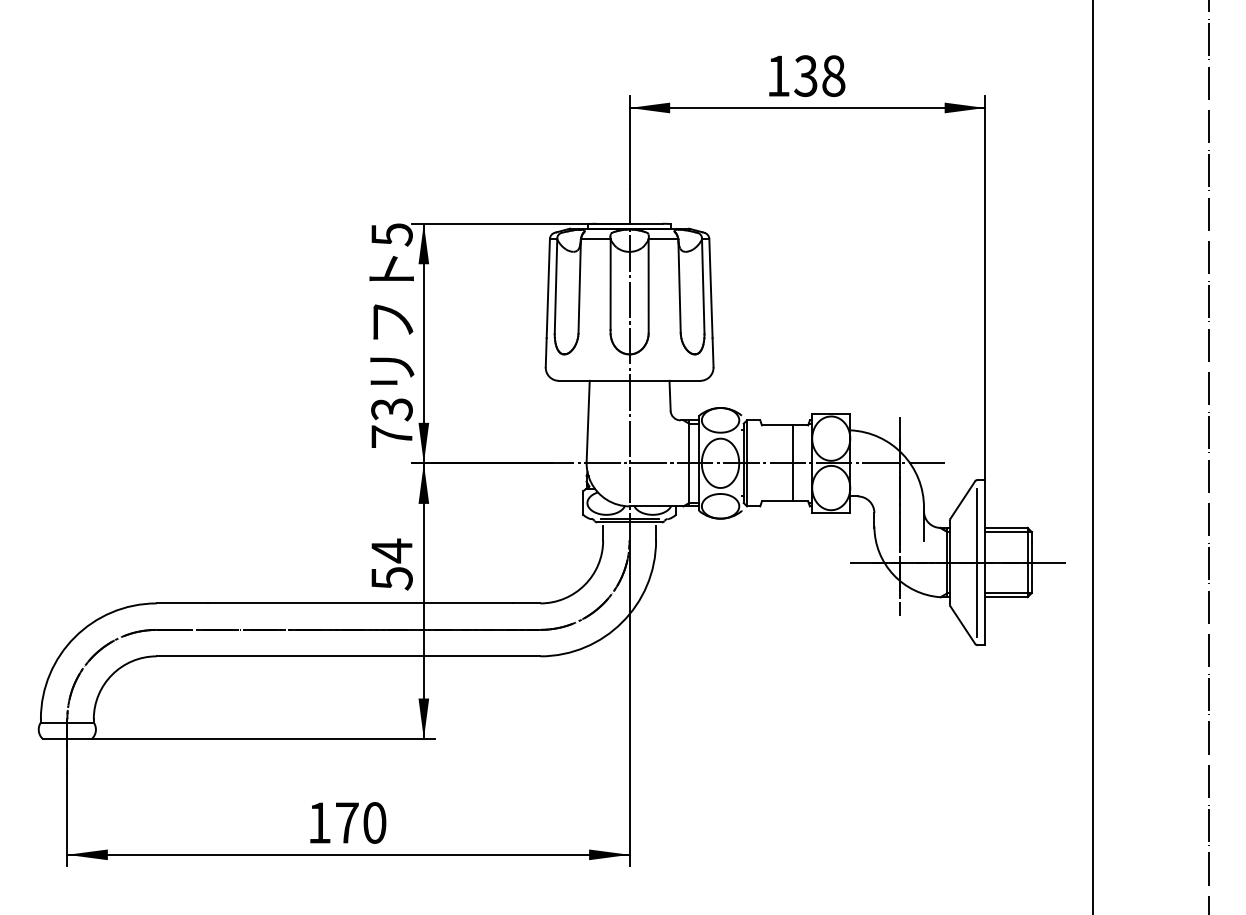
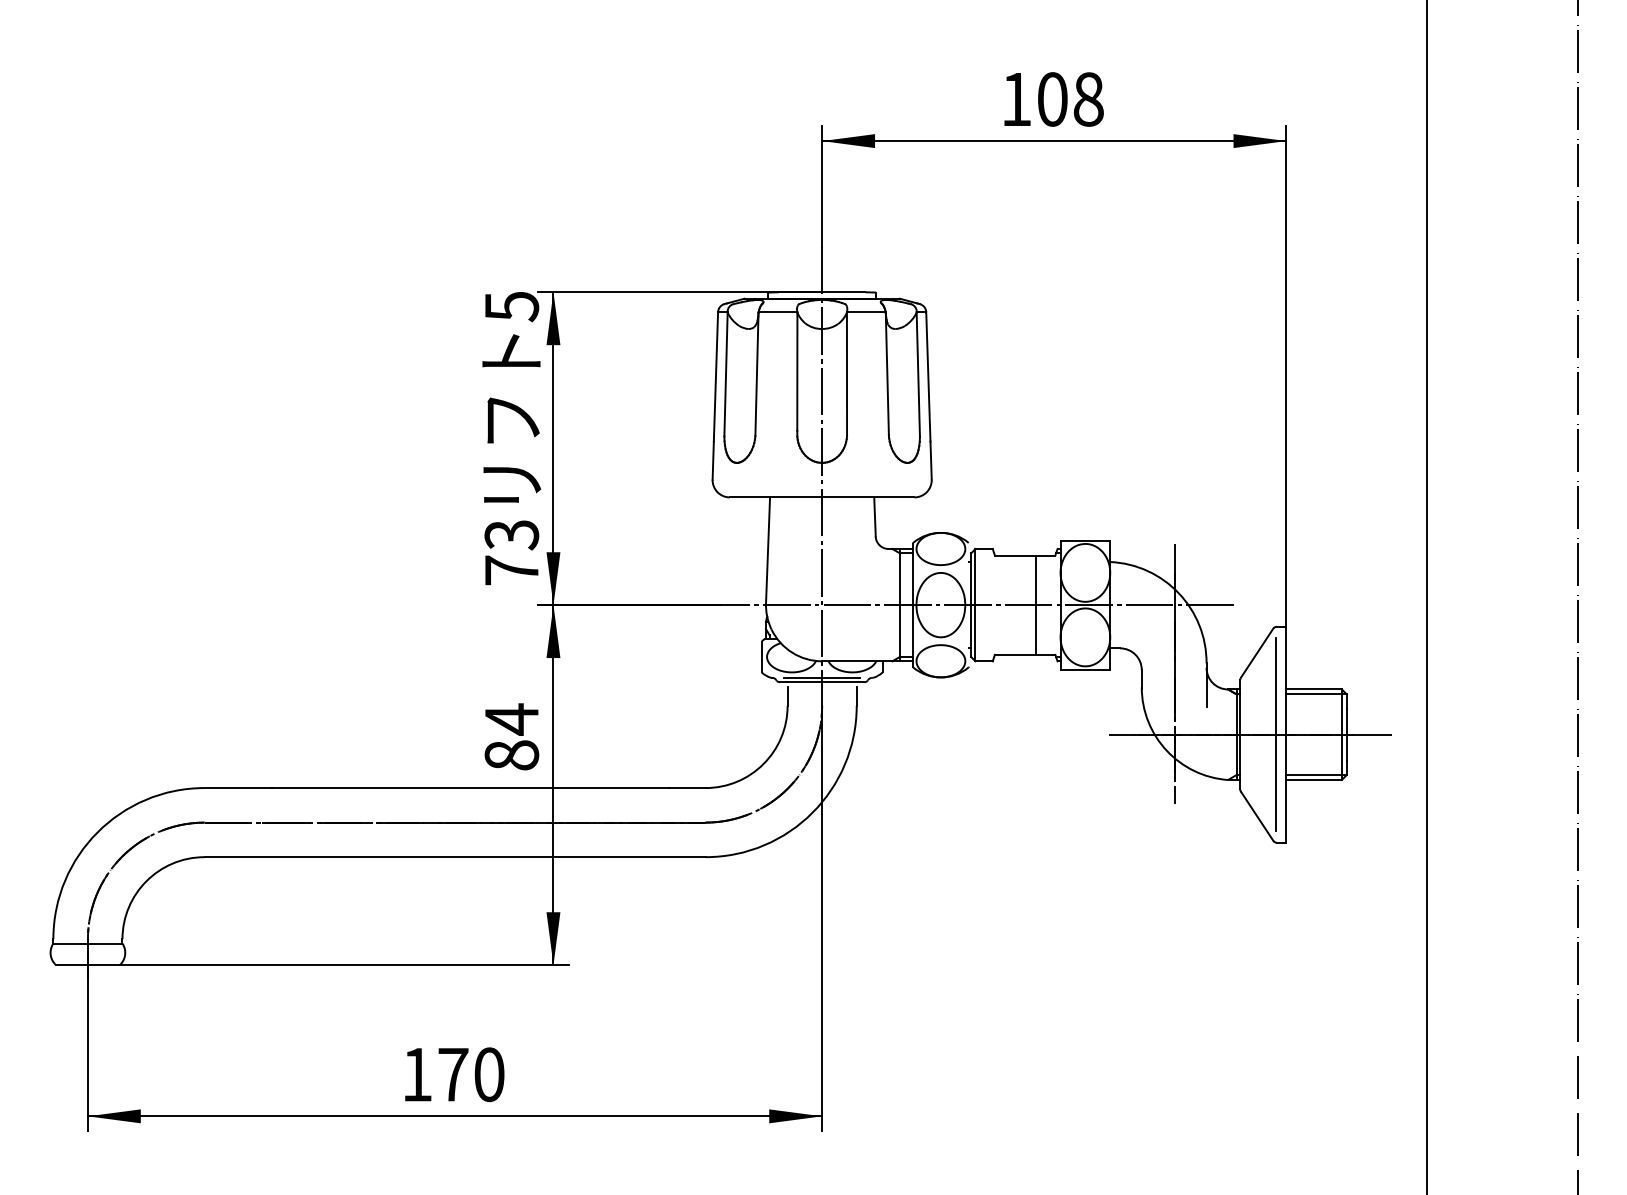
text: (805, 75) -> (1051, 98), 138 -> 108
text: (391, 578) -> (511, 755), 54 -> 84

